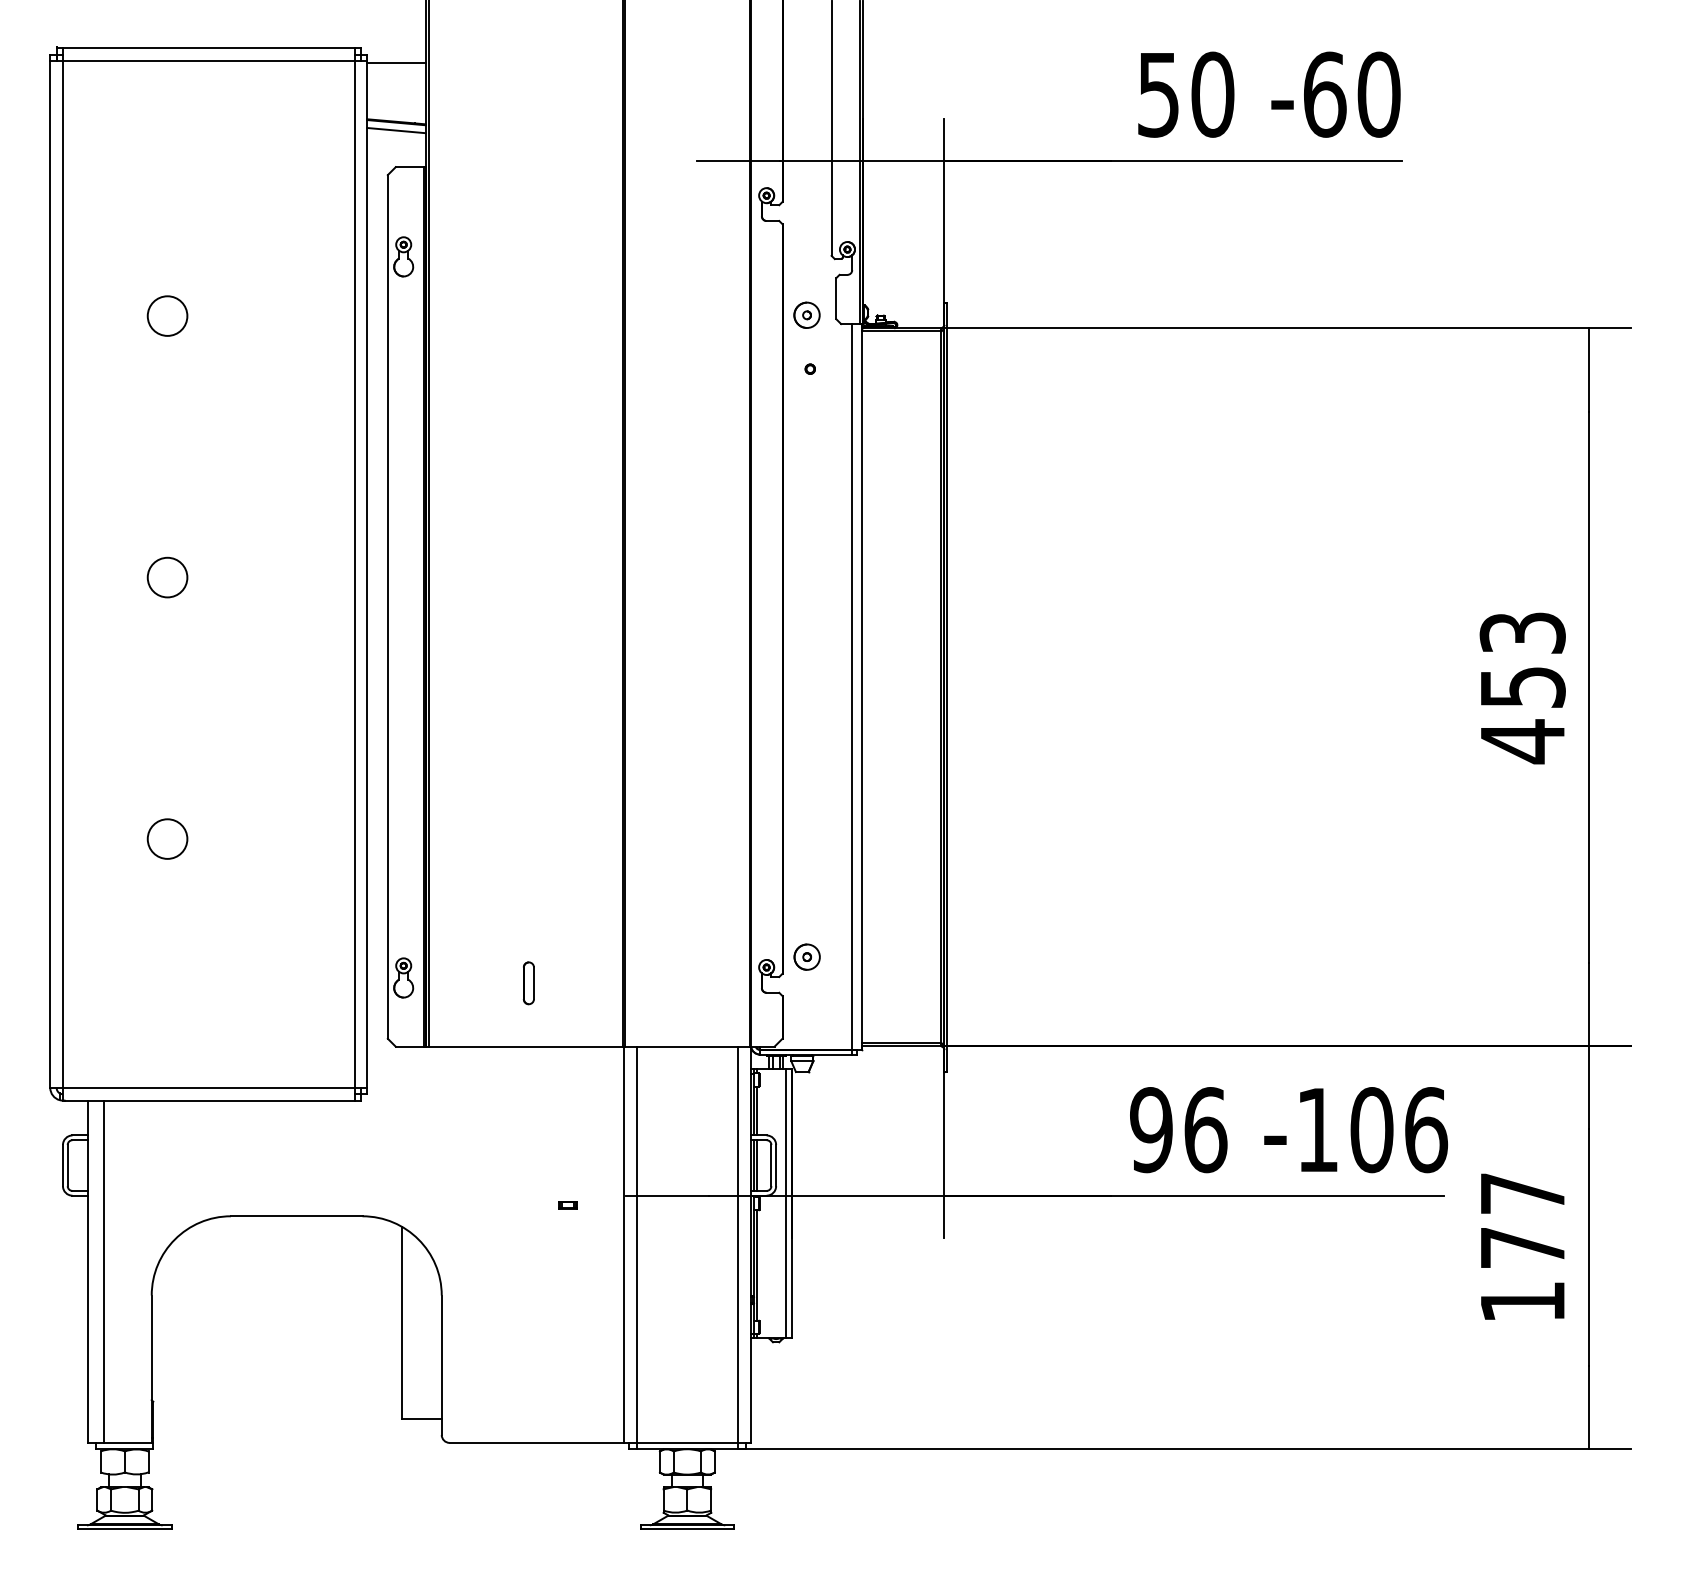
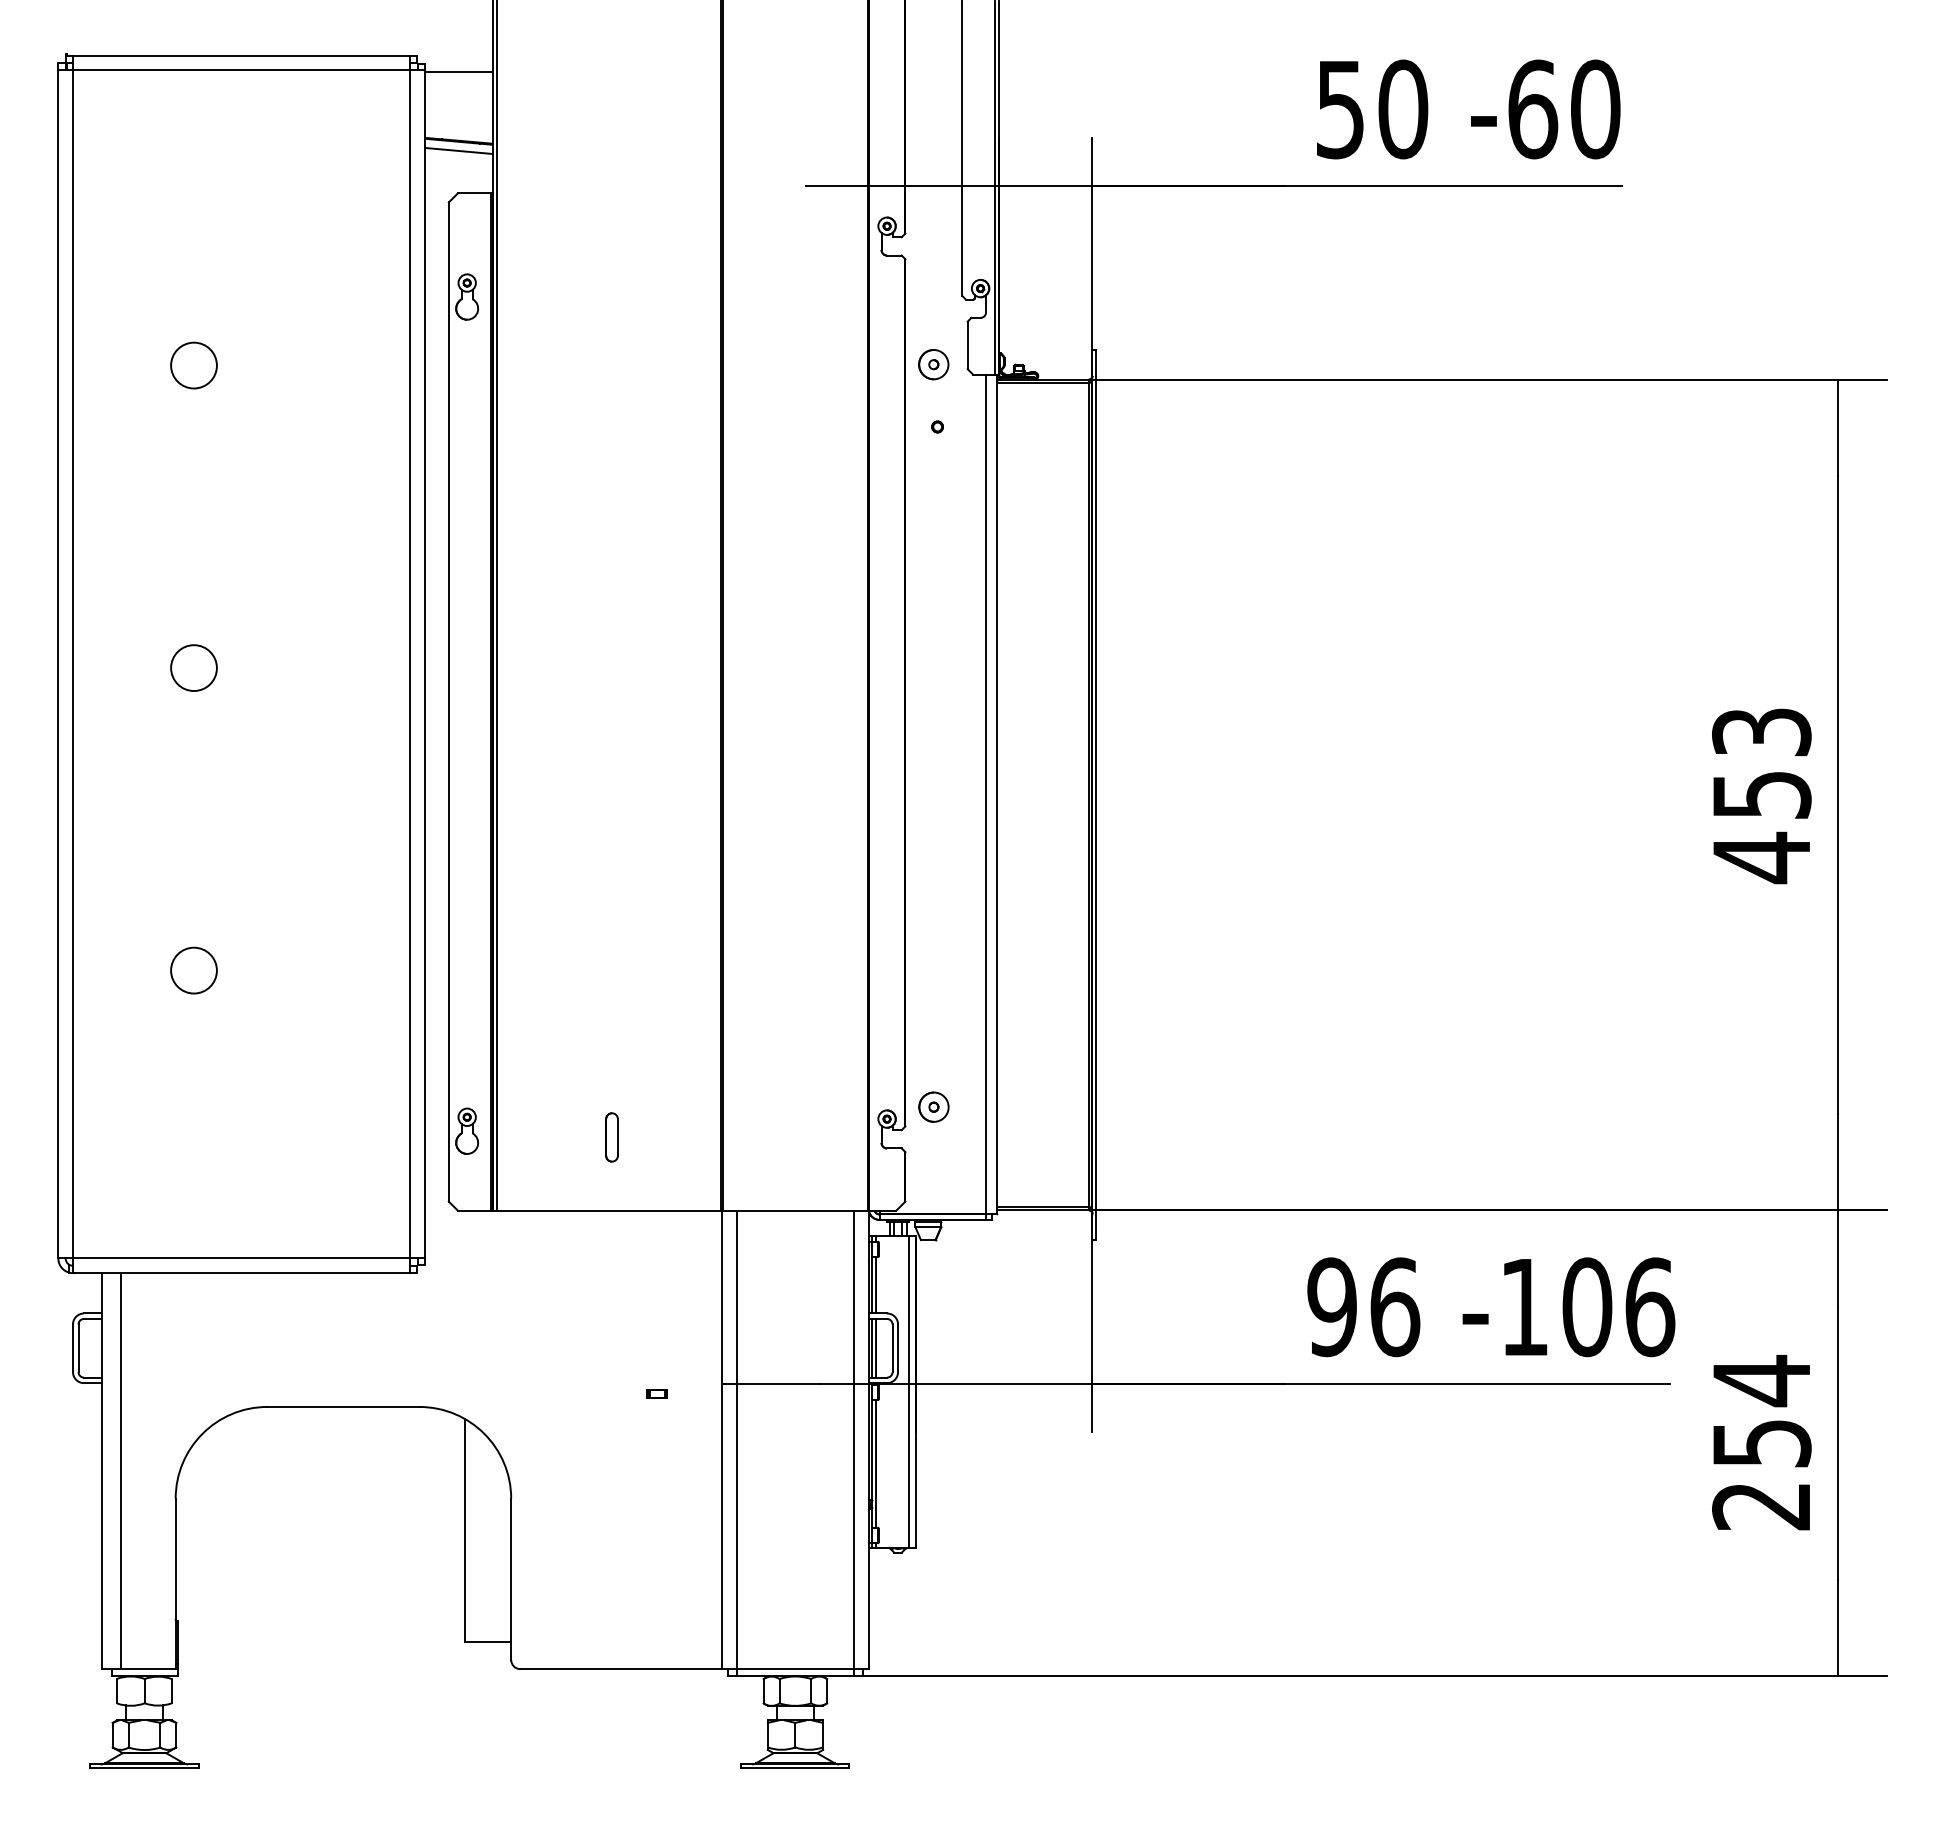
text: (1522, 1246) -> (1761, 1442), 177 -> 254

